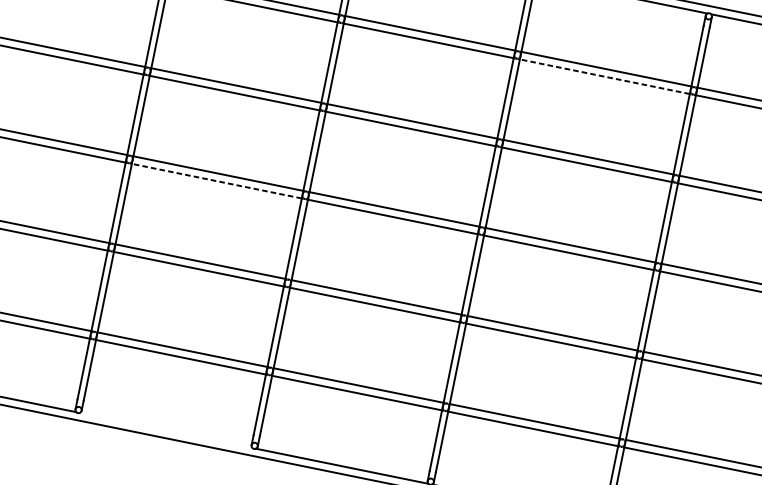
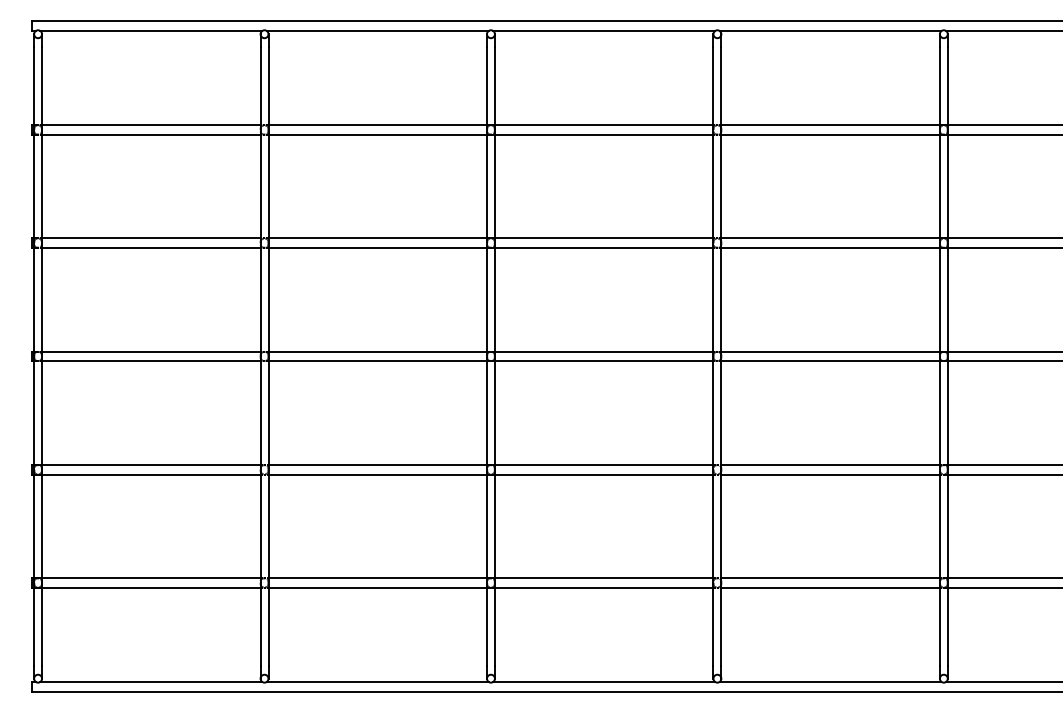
line: (604, 76) -> (830, 134), dashed -> solid
line: (216, 181) -> (377, 361), dashed -> solid
line: (165, 430) -> (377, 681), added

